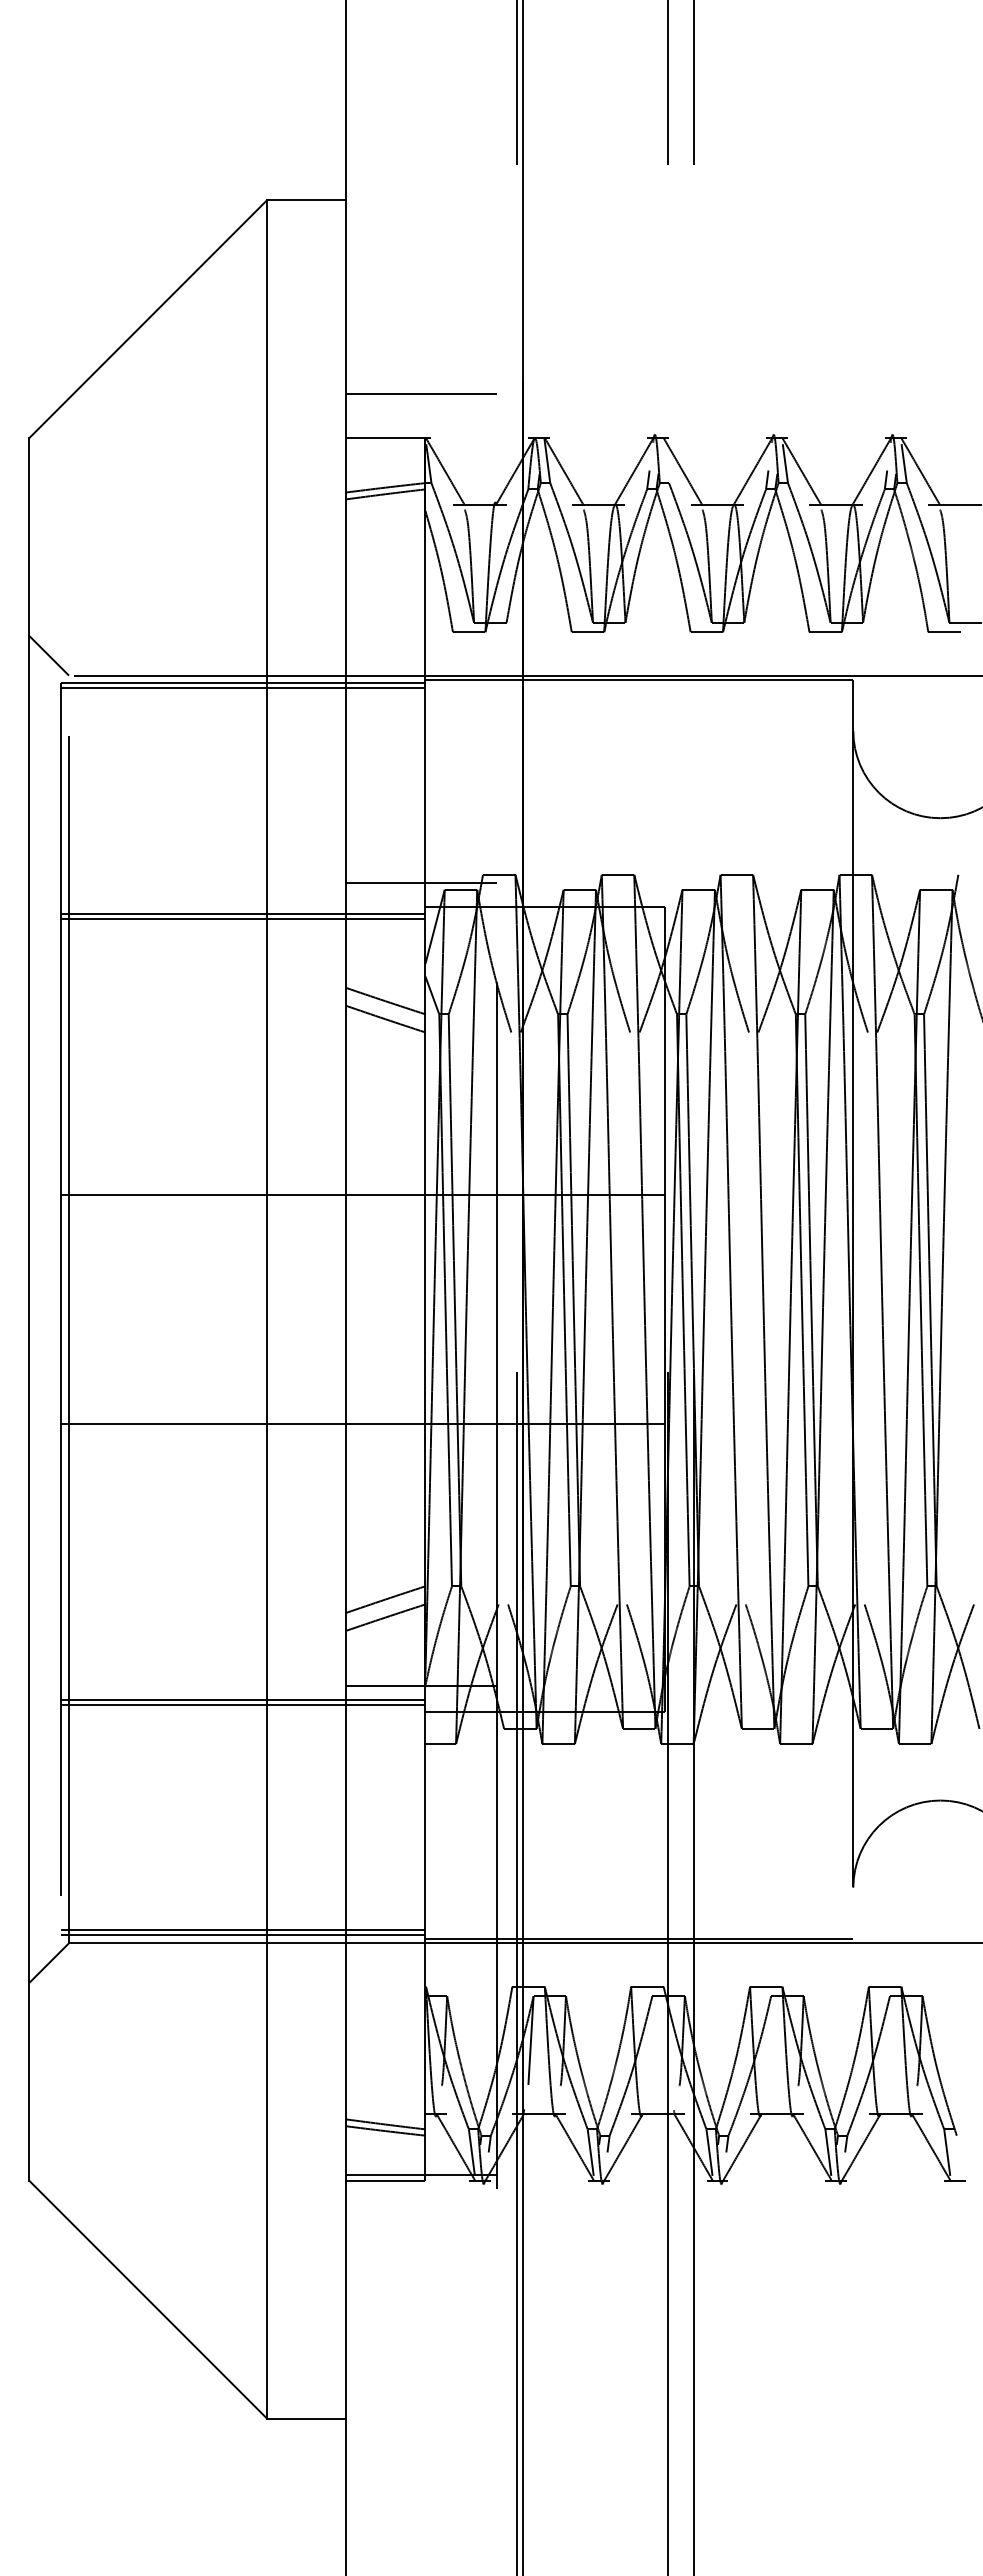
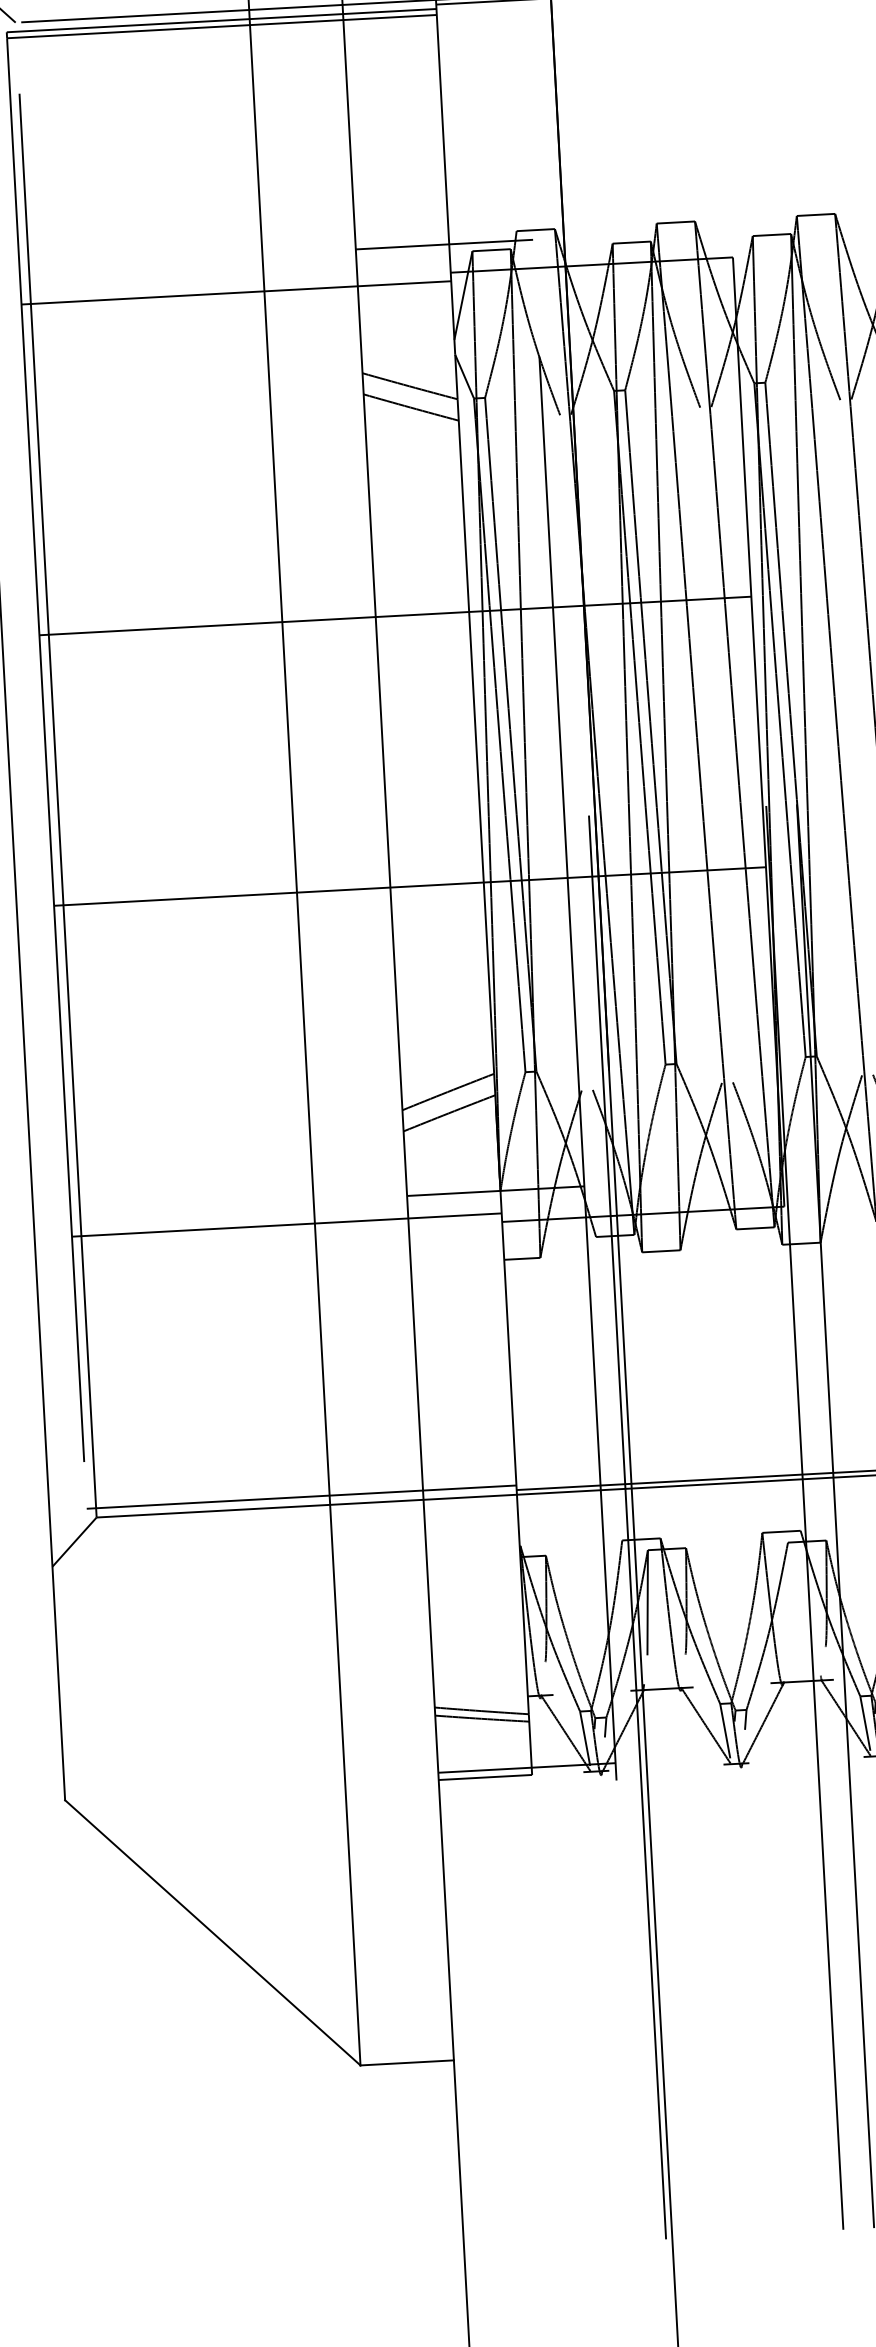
line: (243, 919) -> (237, 299), removed
line: (243, 1699) -> (286, 1218), removed
line: (243, 1930) -> (301, 1491), removed

